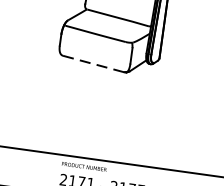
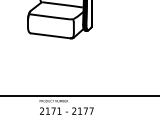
line: (93, 63) -> (50, 35), dashed -> solid

